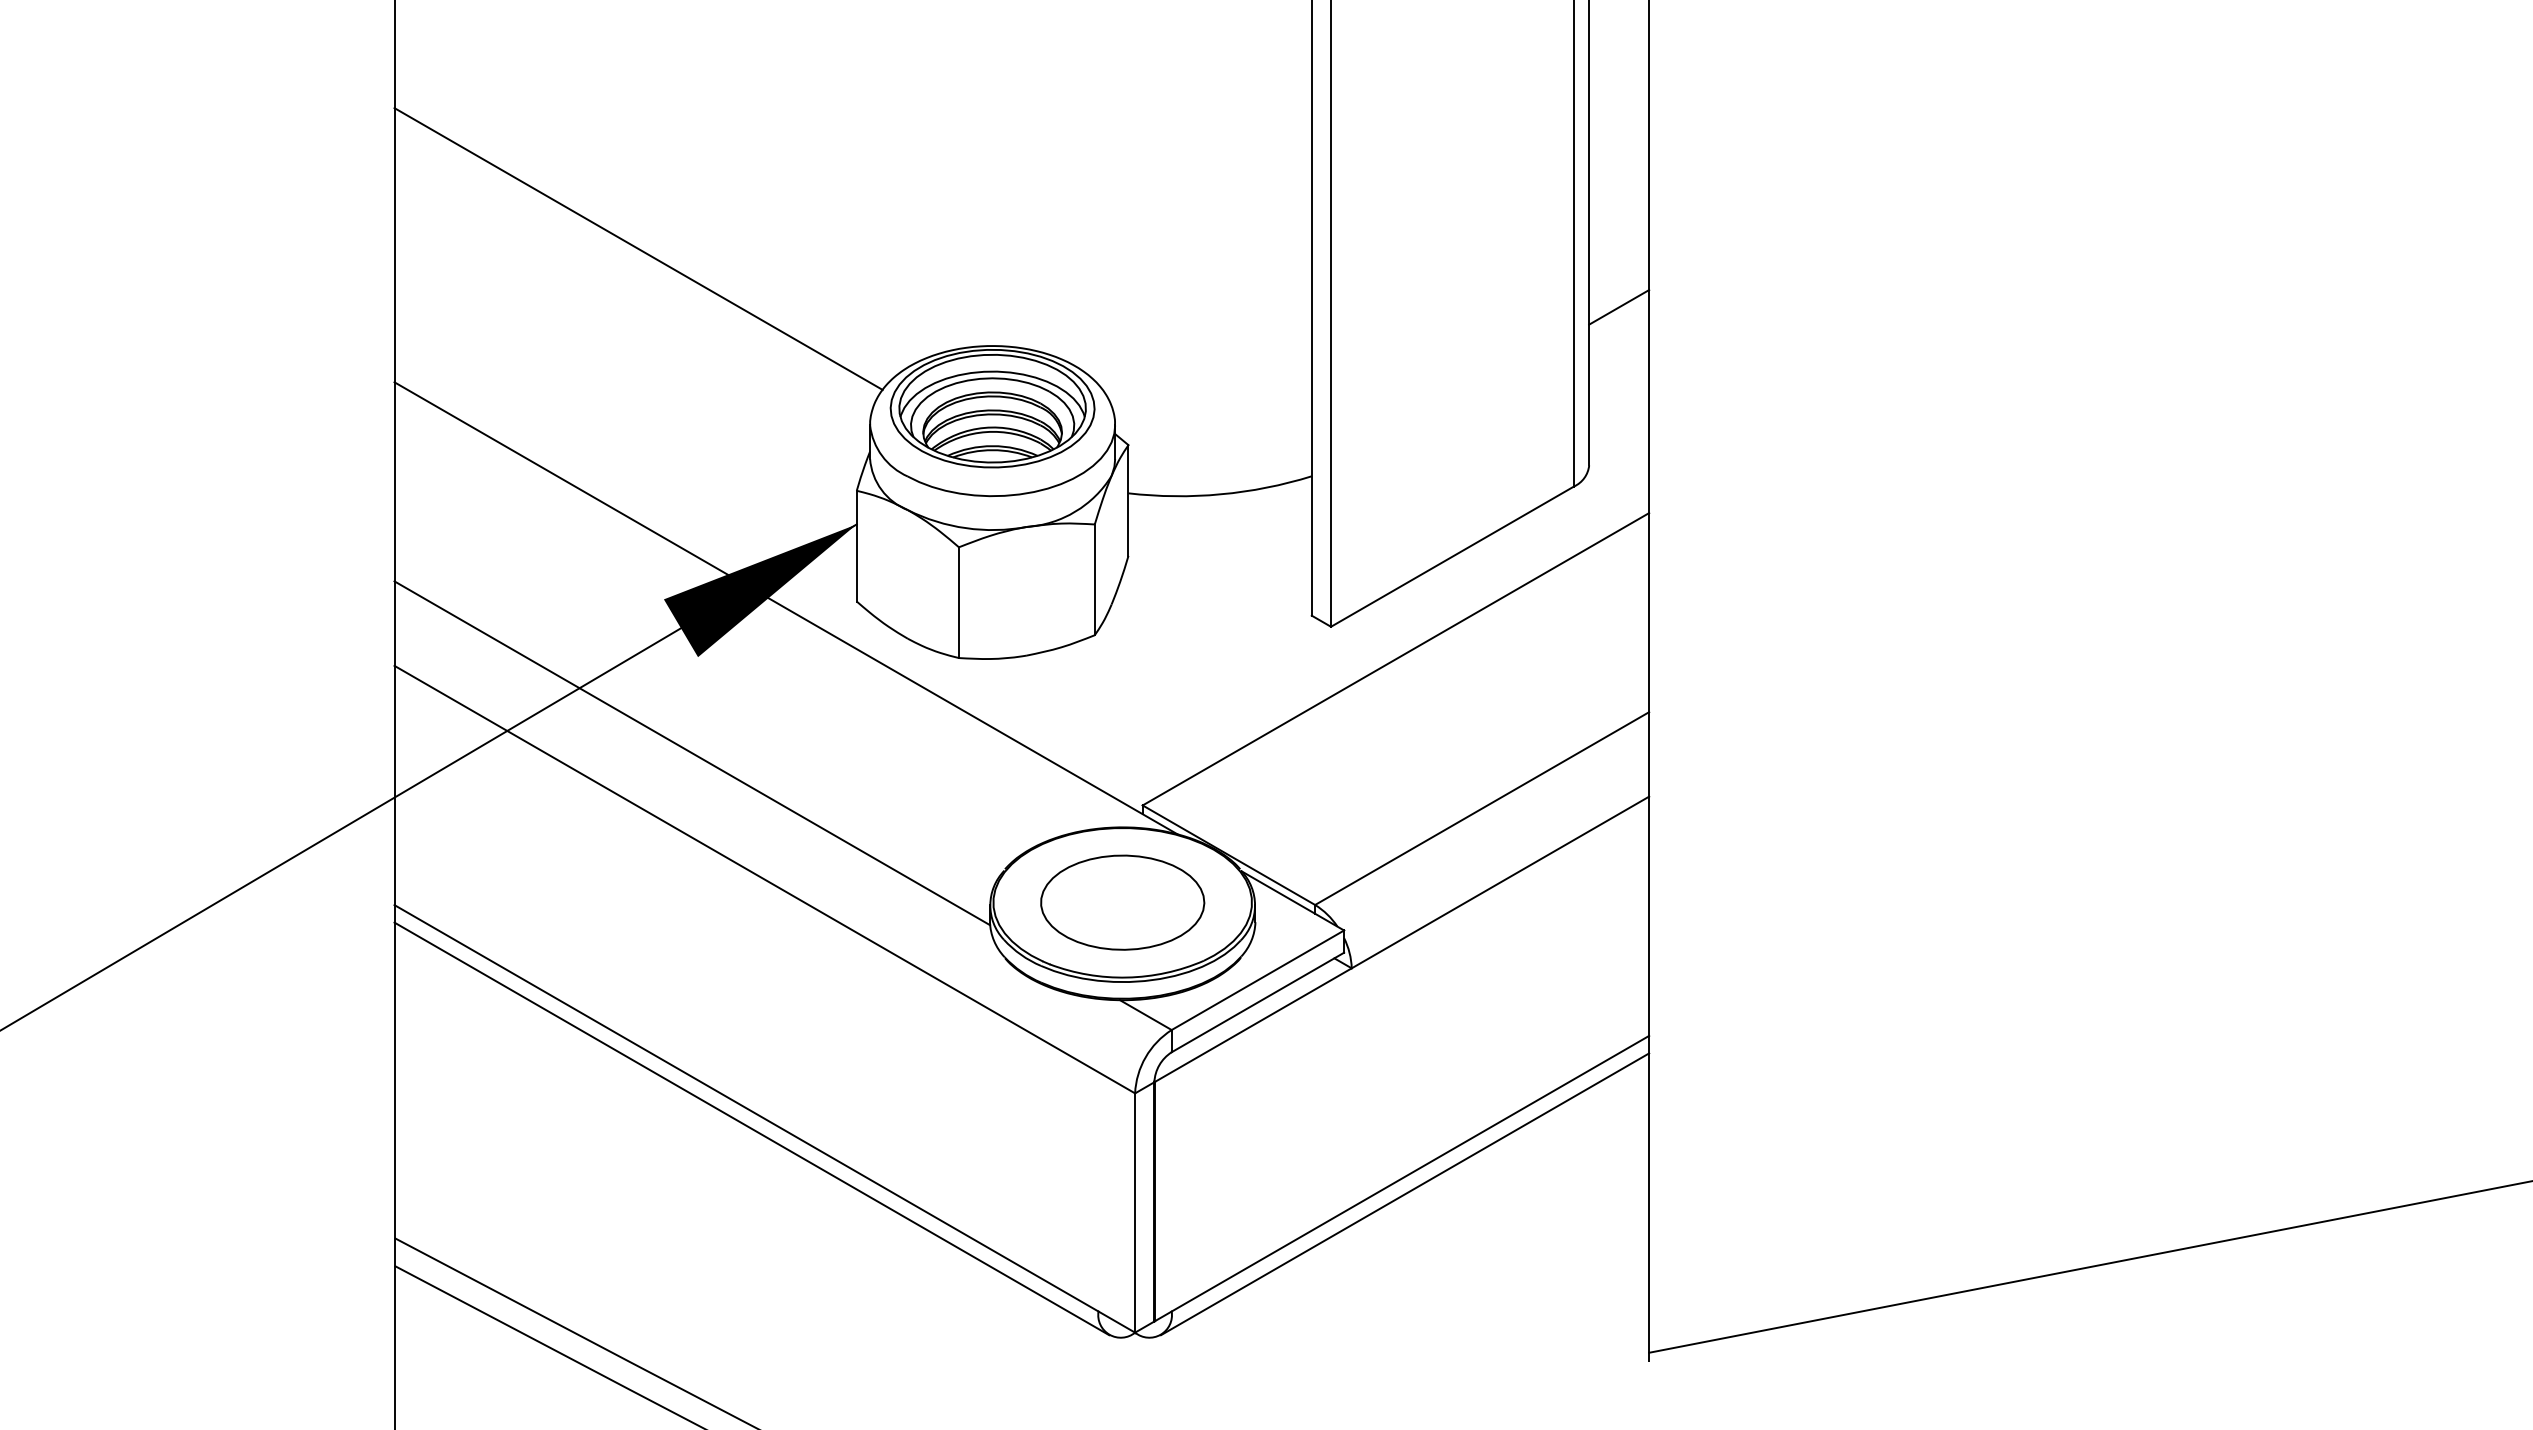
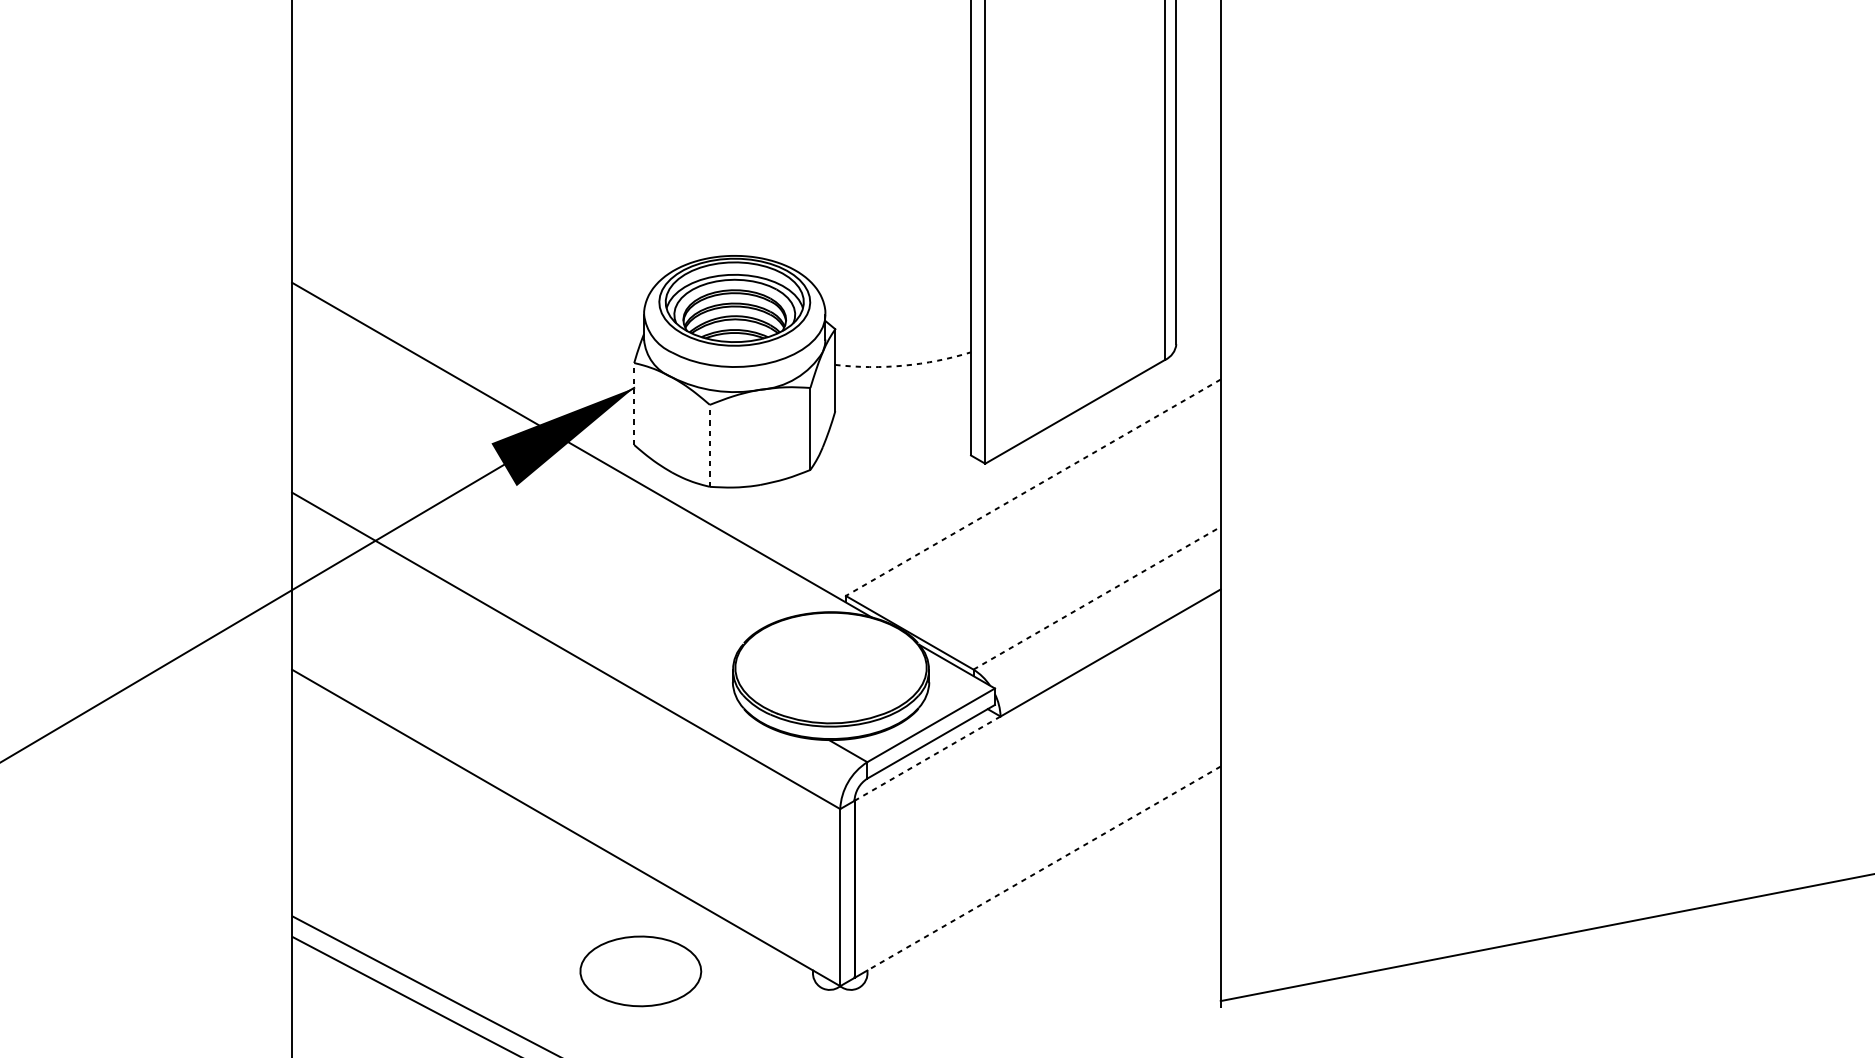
line: (638, 248) -> (472, 183), removed
line: (1619, 307) -> (1198, 227), removed
arc: (1221, 494) -> (904, 365), solid -> dashed
line: (856, 545) -> (634, 403), solid -> dashed
line: (958, 602) -> (709, 445), solid -> dashed
line: (1395, 659) -> (1032, 487), solid -> dashed
line: (692, 753) -> (512, 557), removed
line: (1482, 808) -> (1097, 598), solid -> dashed
part: (1122, 902) -> (640, 971), moved
line: (1253, 1025) -> (927, 758), solid -> dashed
line: (751, 1128) -> (556, 835), removed
line: (1410, 1173) -> (1044, 868), solid -> dashed
line: (1404, 1194) -> (1039, 883), removed

